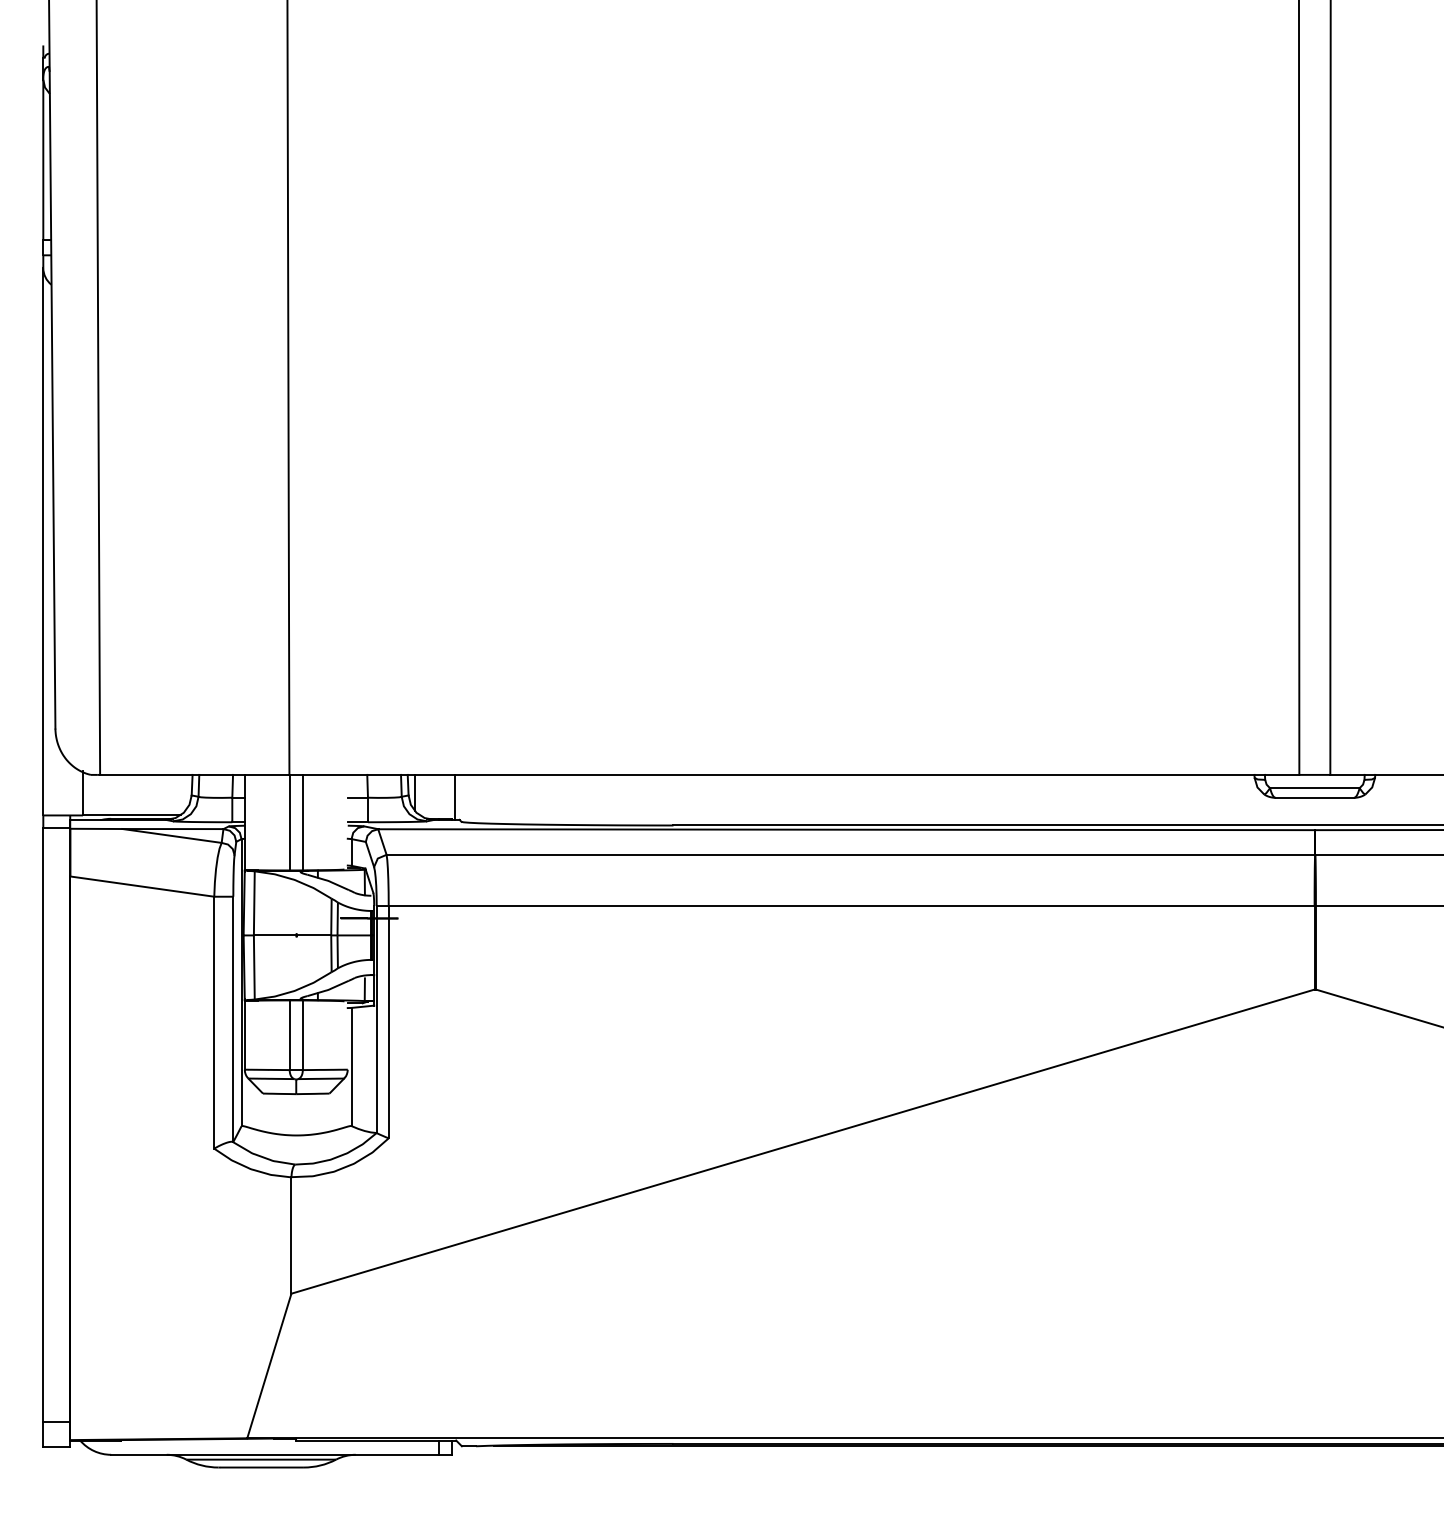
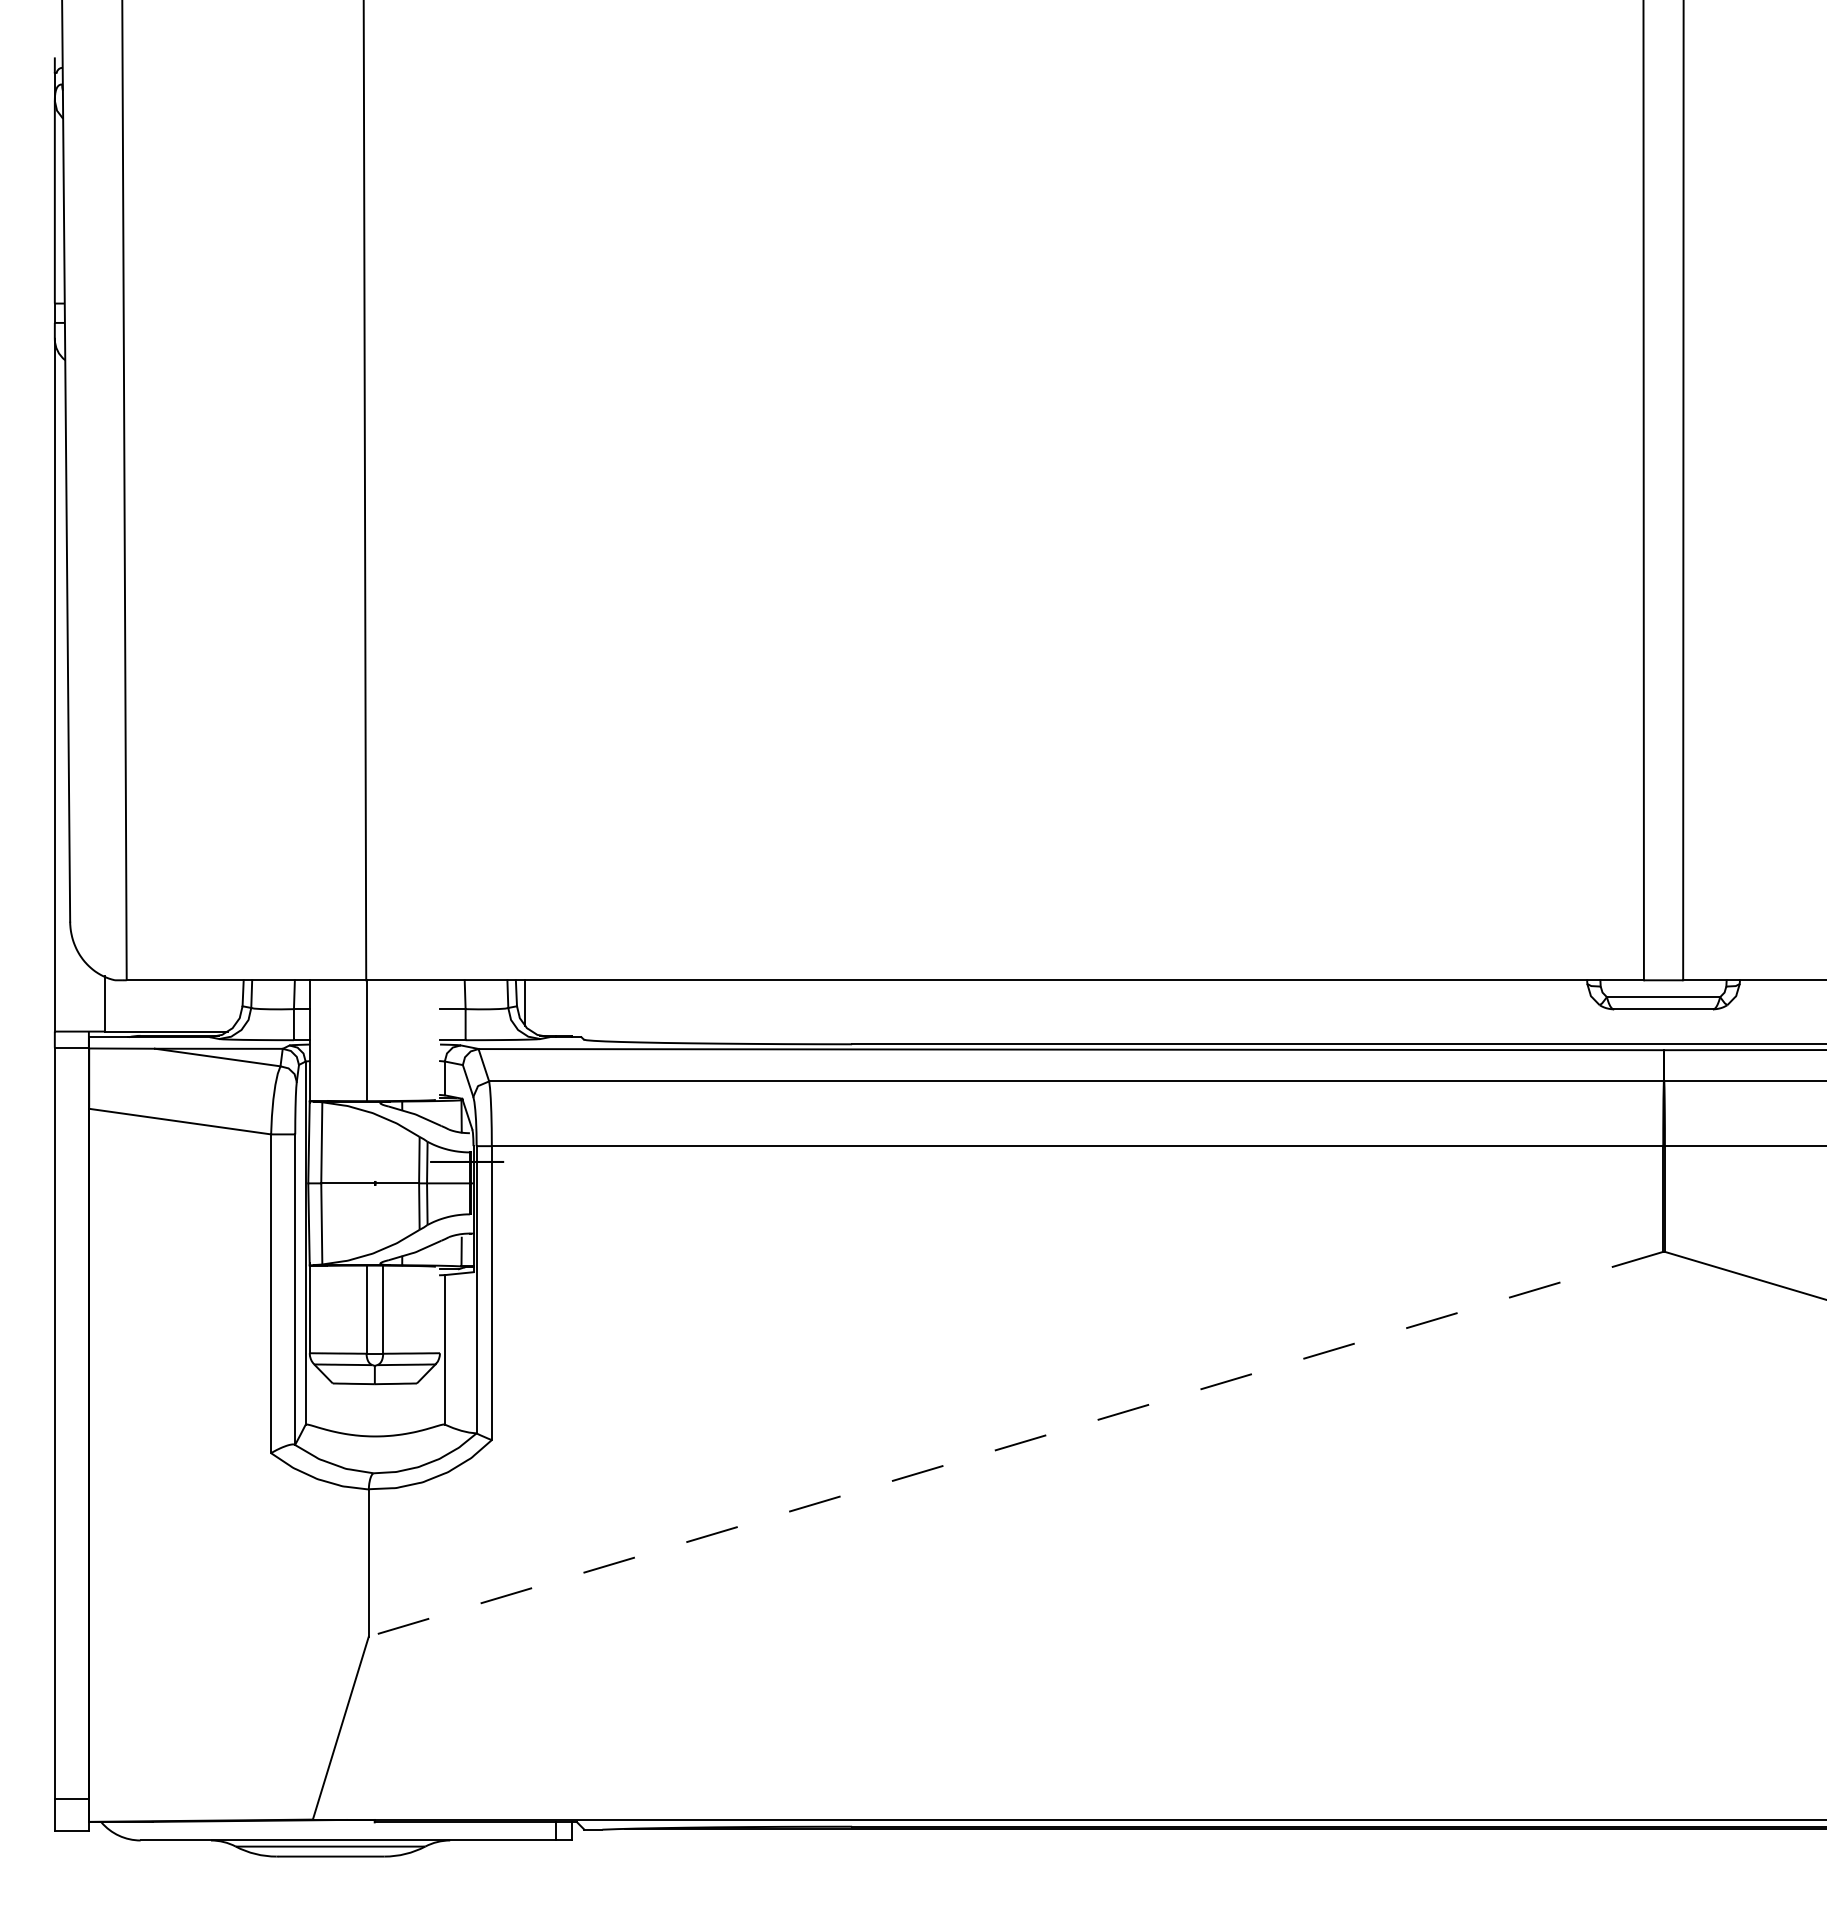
line: (454, 797) -> (575, 1008), removed
line: (303, 822) -> (383, 1040), removed
line: (802, 1141) -> (1015, 1444), solid -> dashed

